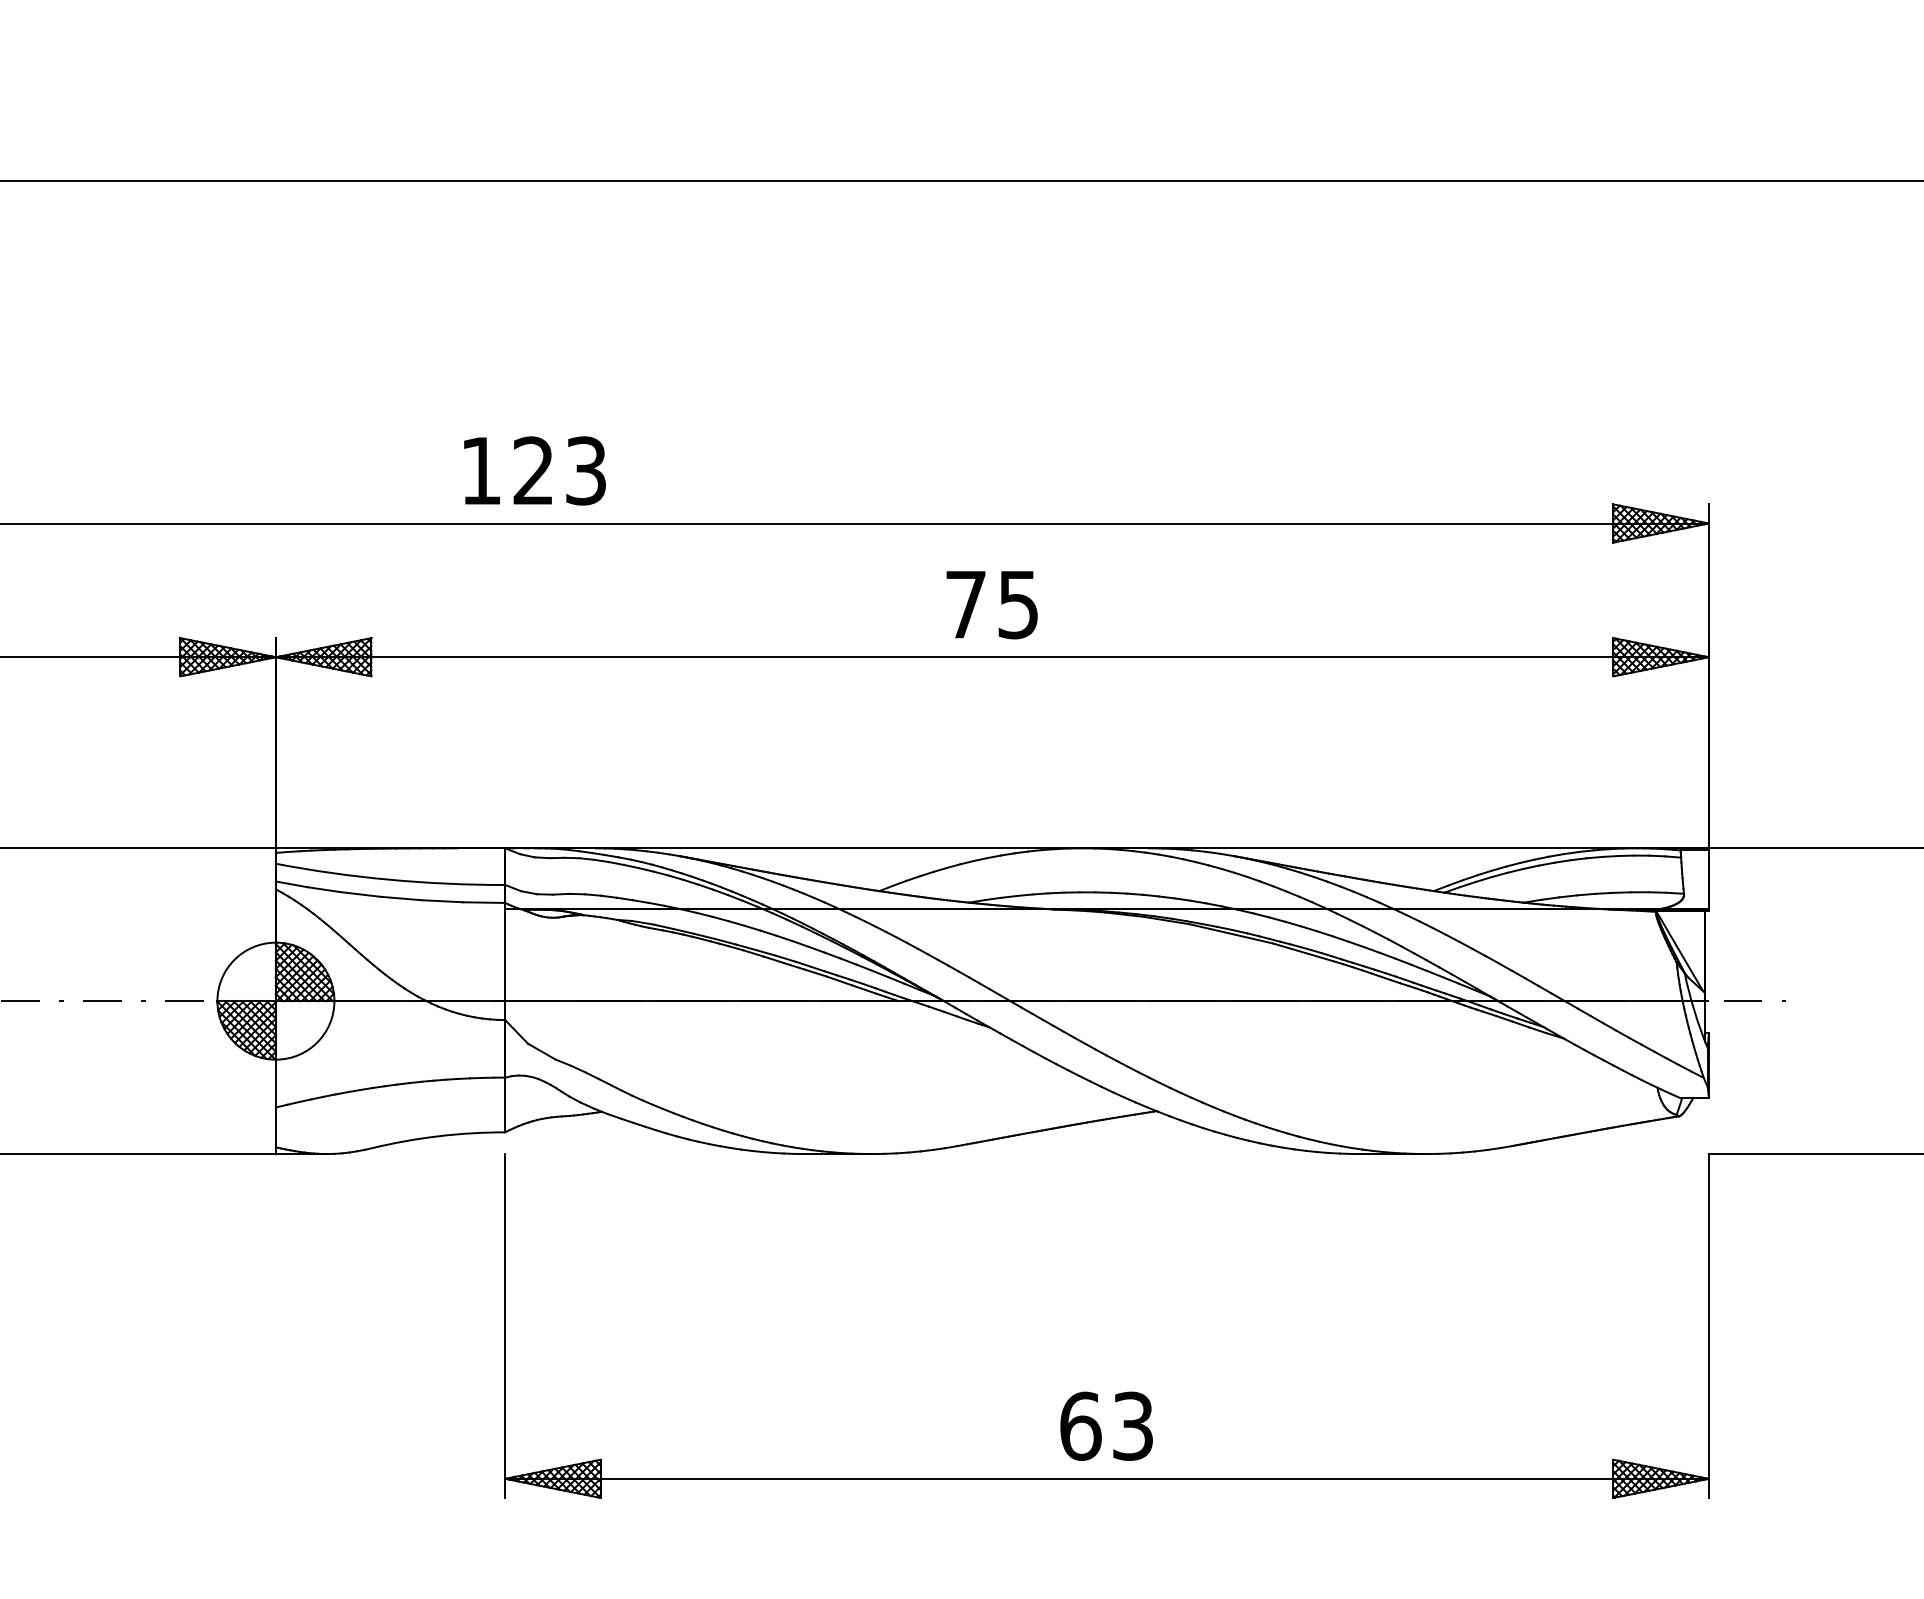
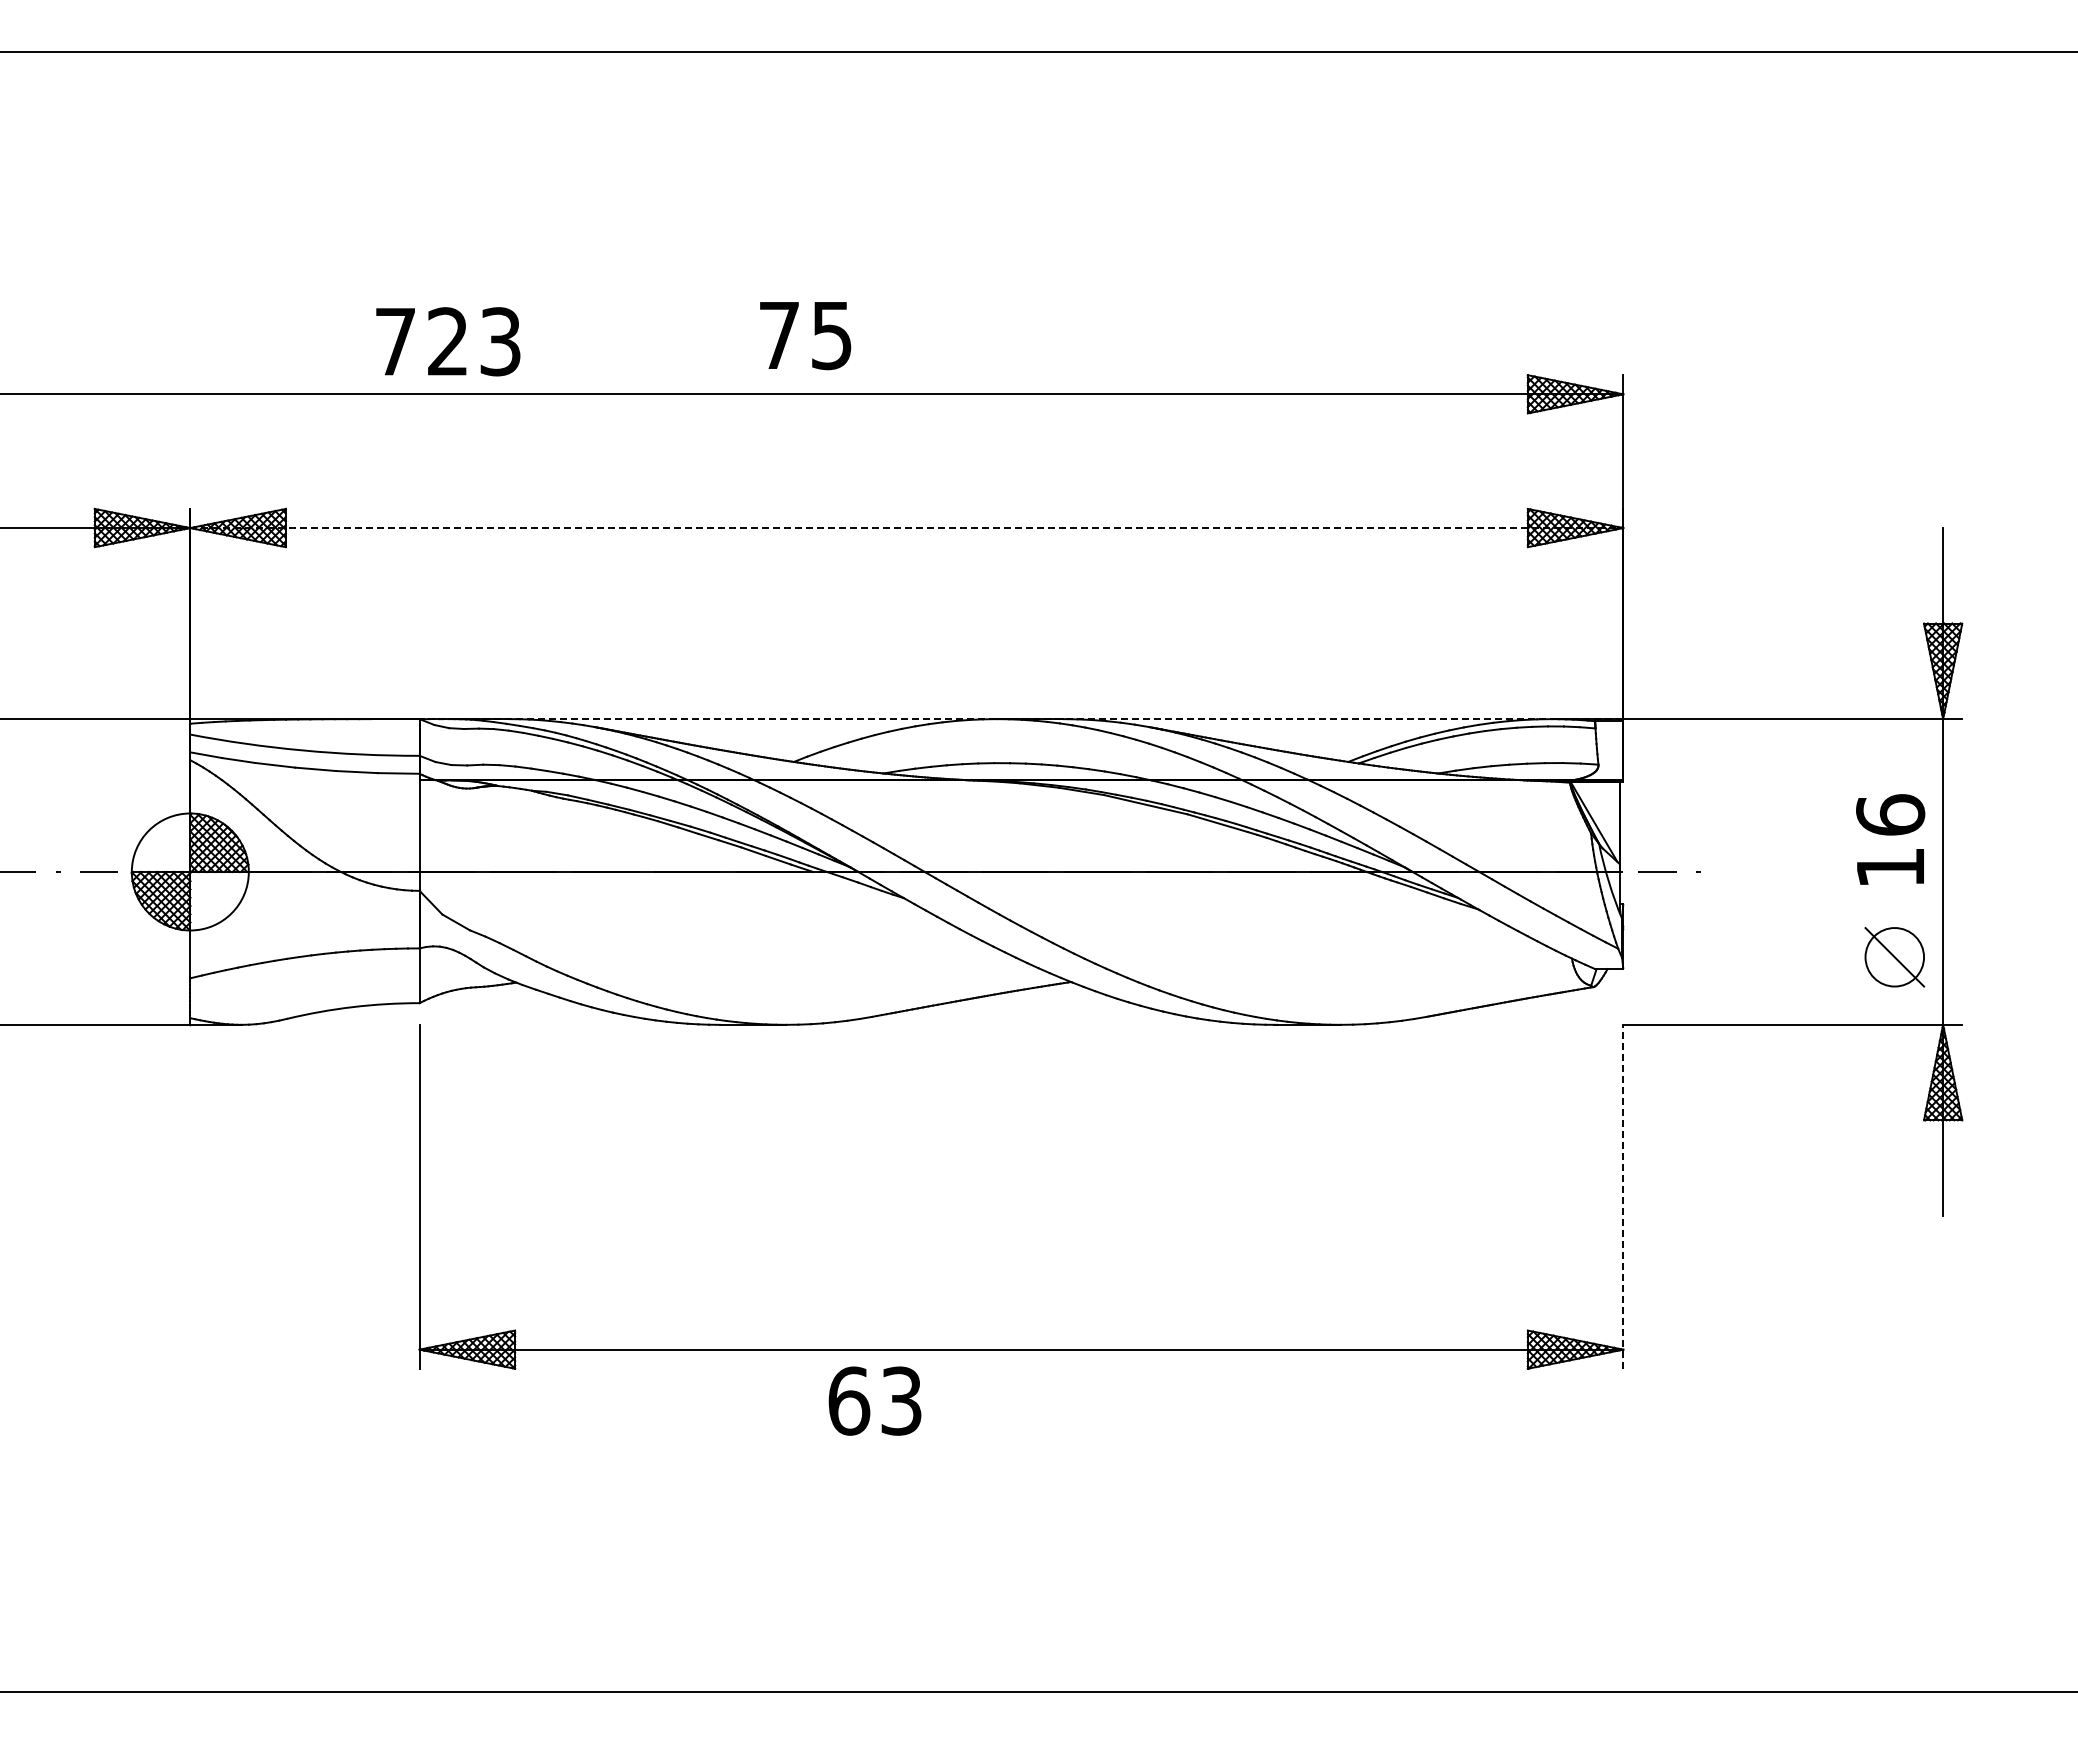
text: (481, 470) -> (395, 341), 123 -> 723
text: (992, 605) -> (805, 336), moved
line: (992, 657) -> (906, 528), solid -> dashed
line: (1107, 848) -> (1021, 719), solid -> dashed
line: (1709, 1325) -> (1623, 1196), solid -> dashed
text: (1106, 1425) -> (874, 1400), moved

